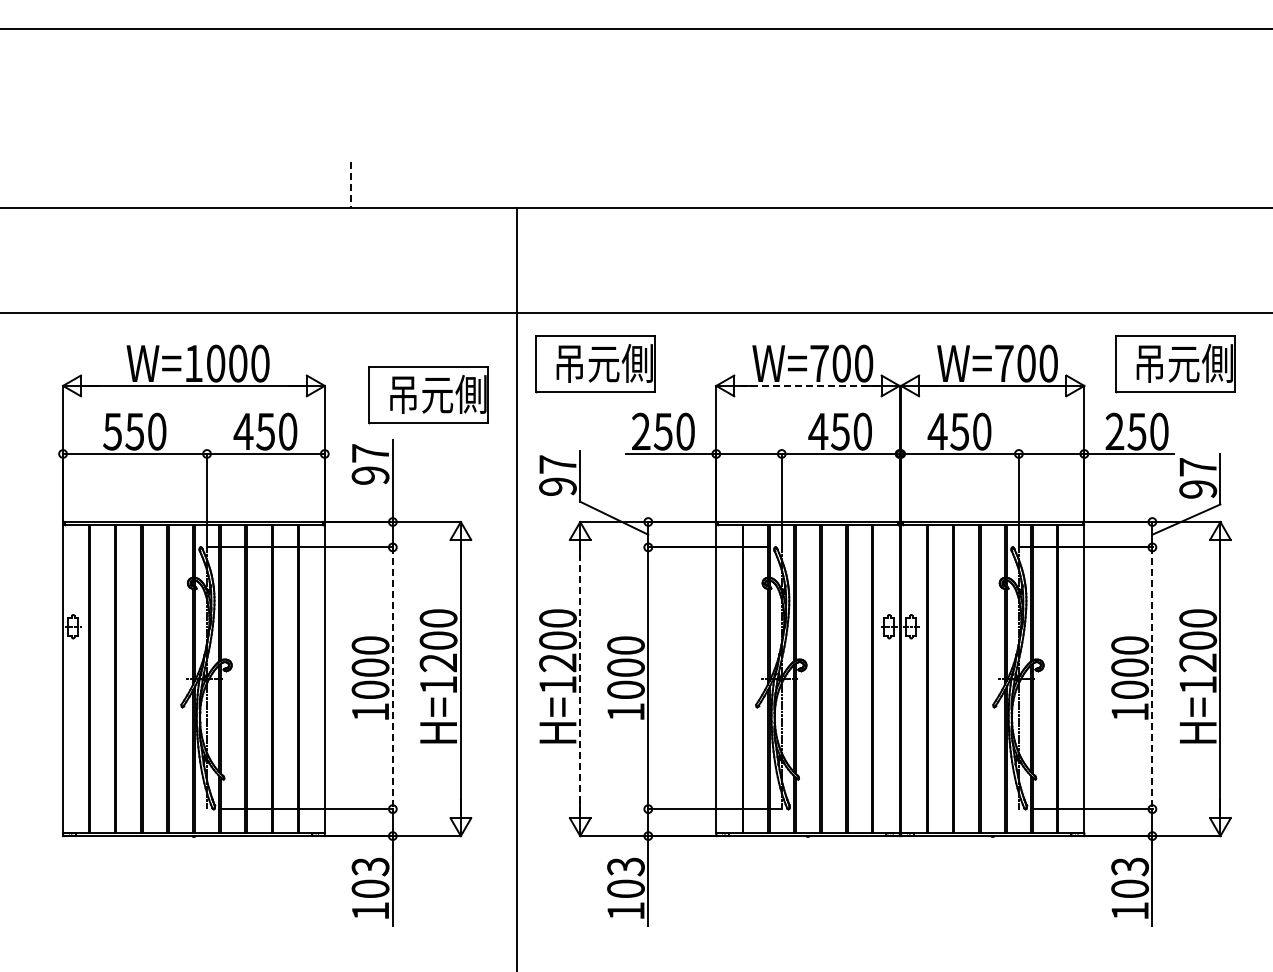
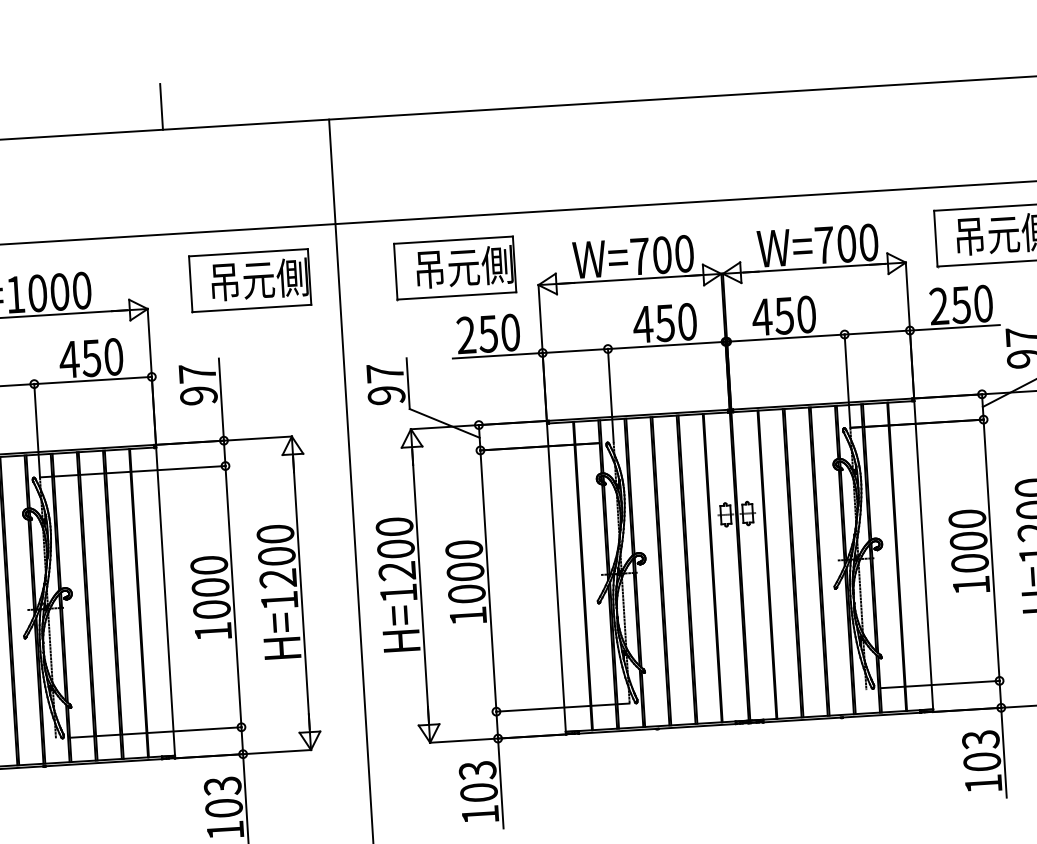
line: (350, 185) -> (161, 107), dashed -> solid
part: (595, 364) -> (455, 268), moved
line: (807, 385) -> (629, 279), dashed -> solid
part: (428, 395) -> (249, 281), moved
line: (392, 678) -> (233, 596), dashed -> solid
line: (1152, 678) -> (991, 550), dashed -> solid
line: (580, 679) -> (420, 586), dashed -> solid

